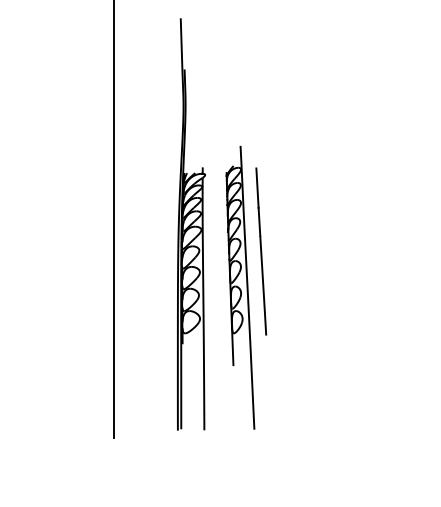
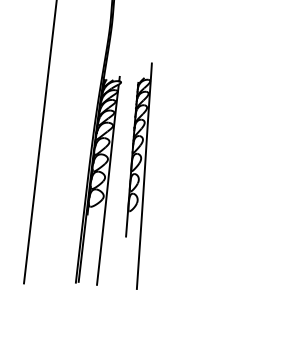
line: (261, 251) -> (158, 148), removed

